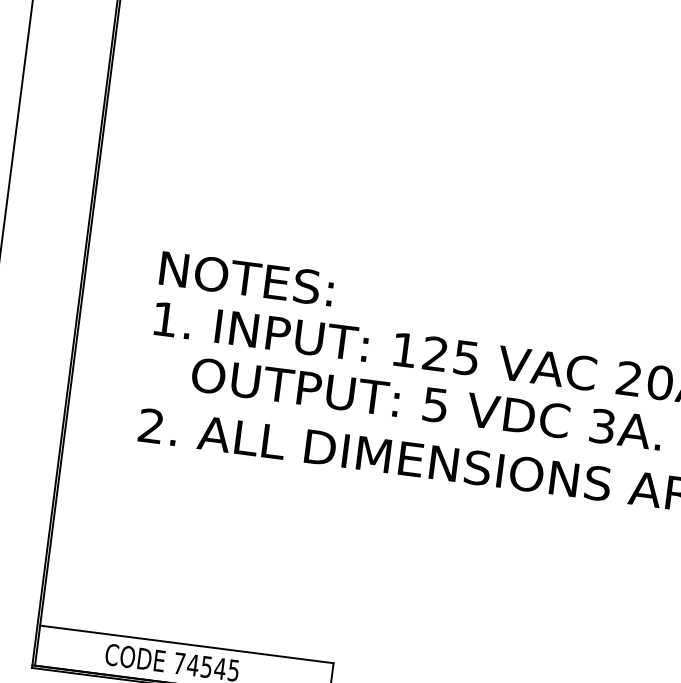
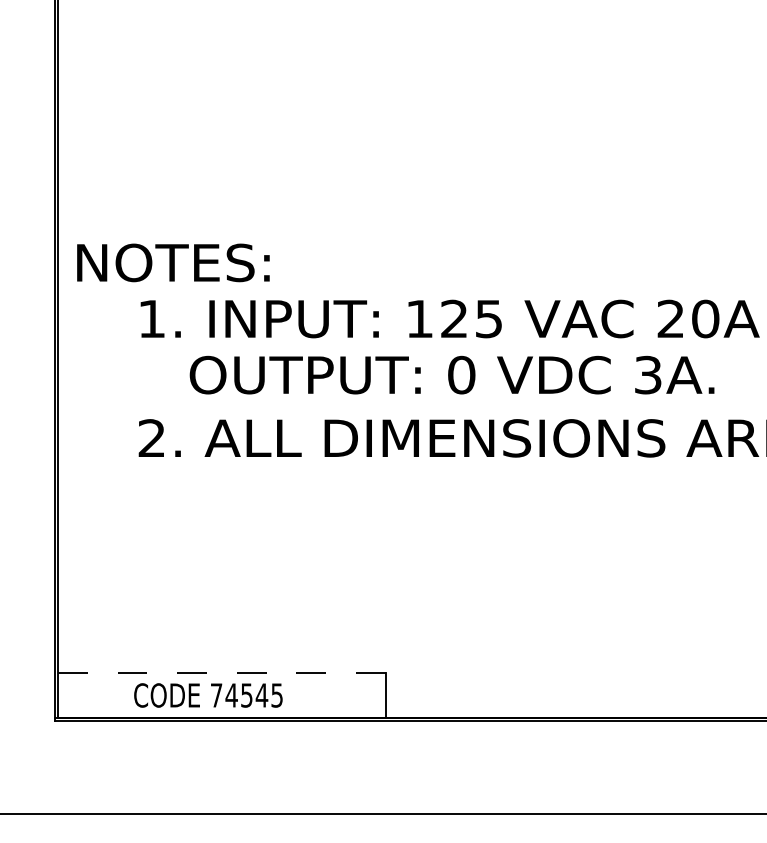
text: (247, 278) -> (173, 262), moved
text: (435, 404) -> (461, 374), 5 -> 0
line: (186, 644) -> (221, 673), solid -> dashed

